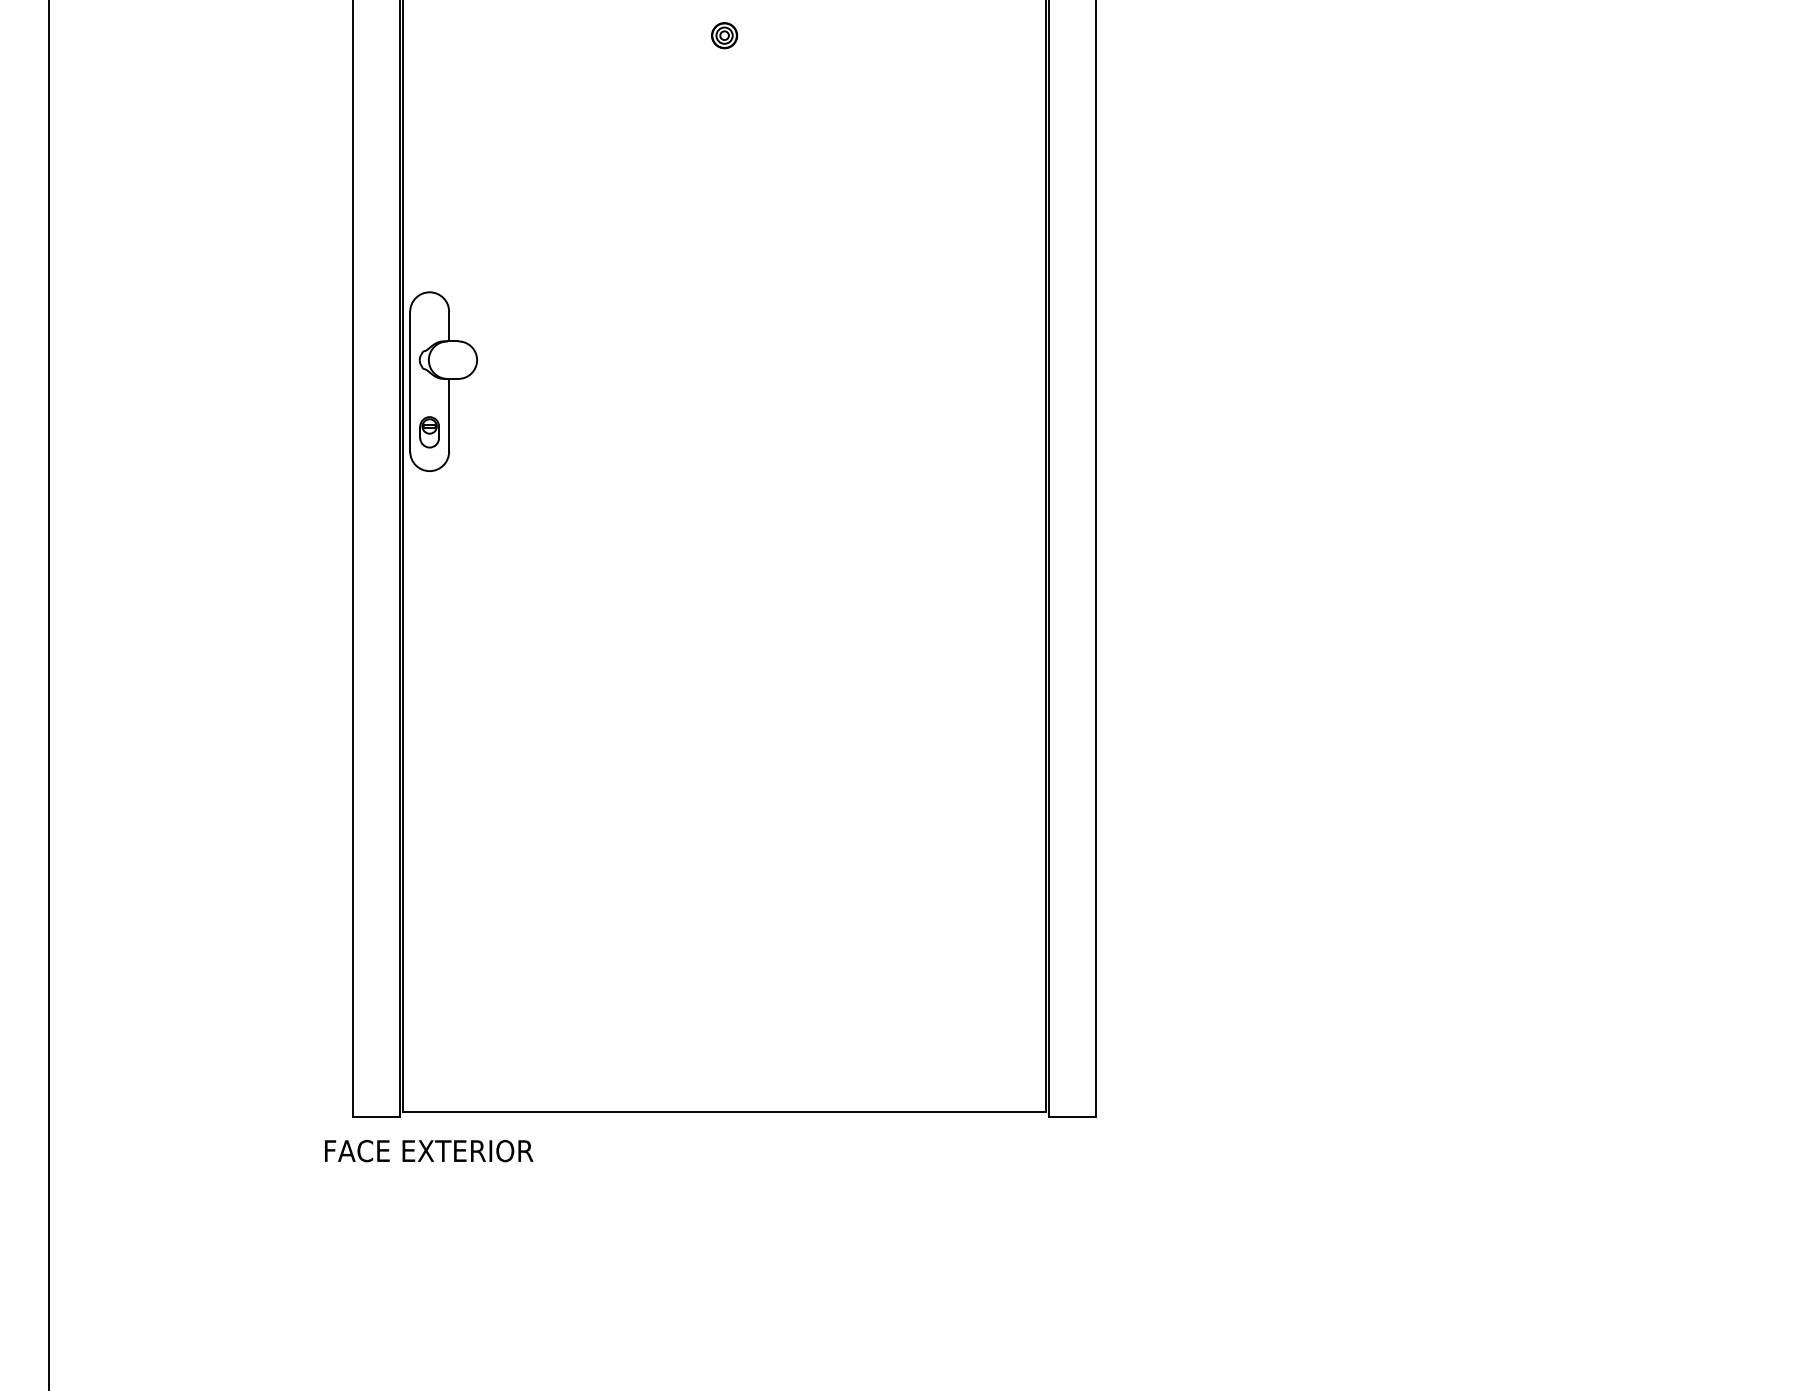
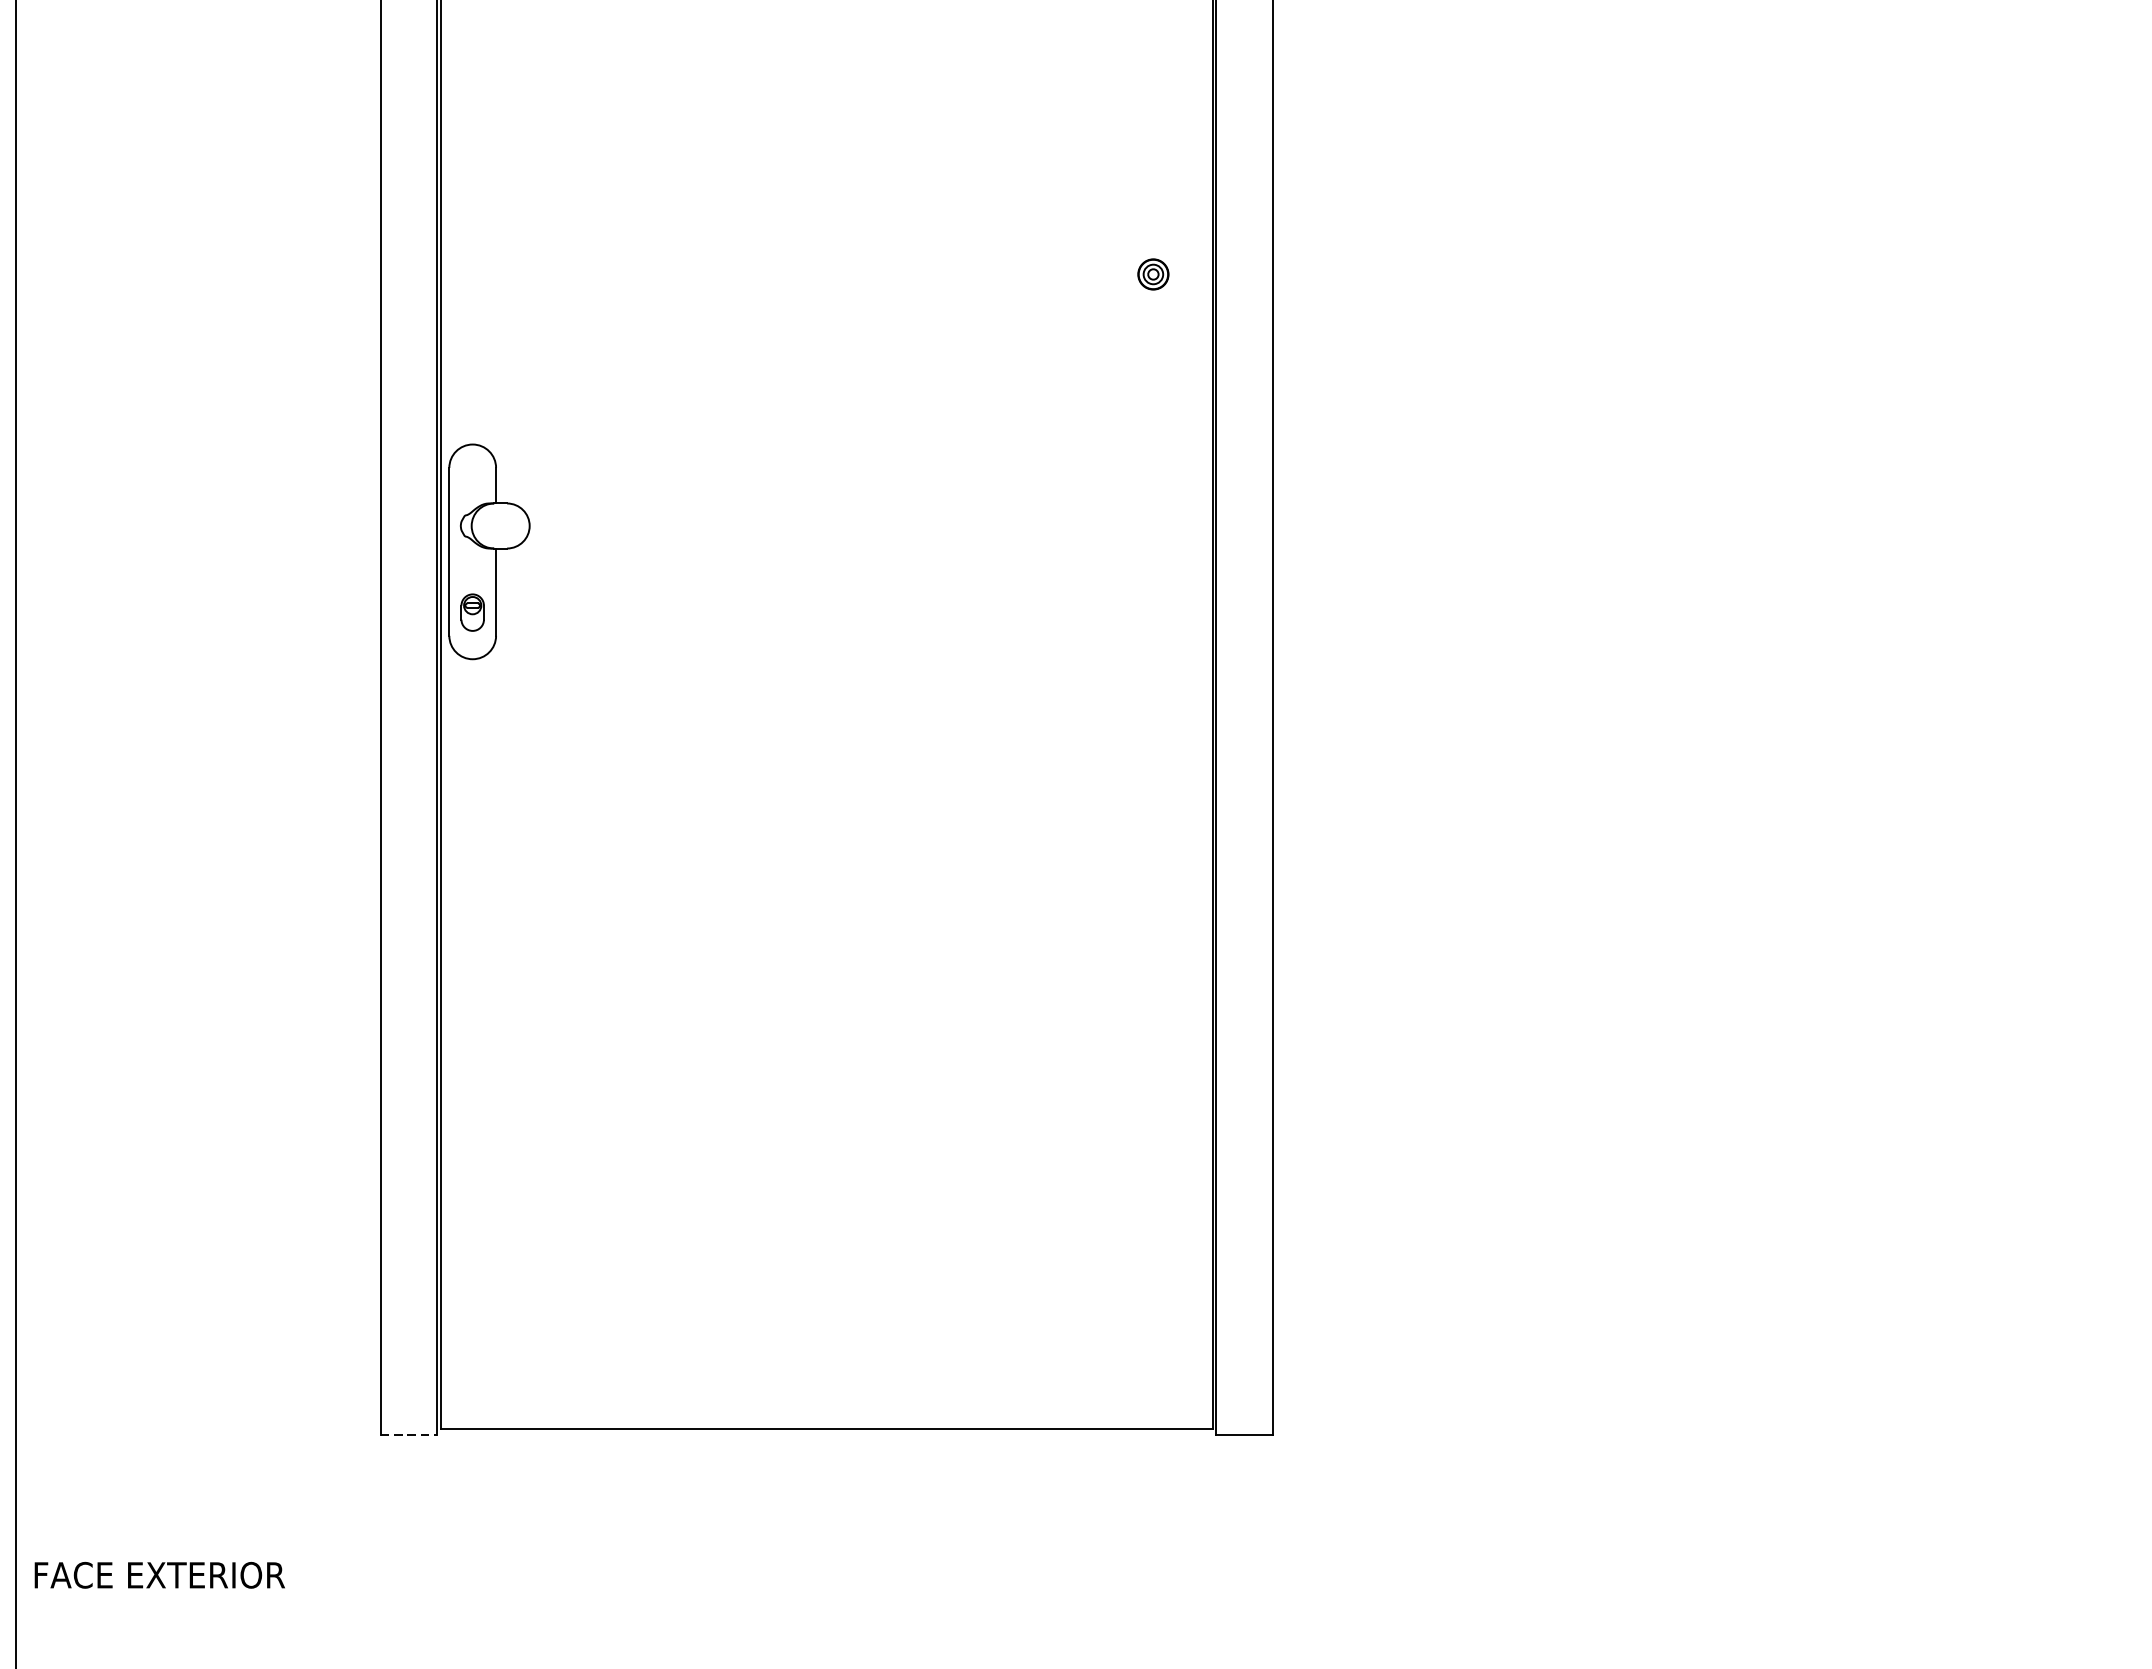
part: (724, 35) -> (1153, 274), moved
line: (377, 1117) -> (410, 1435), solid -> dashed
text: (429, 1151) -> (160, 1575), moved

